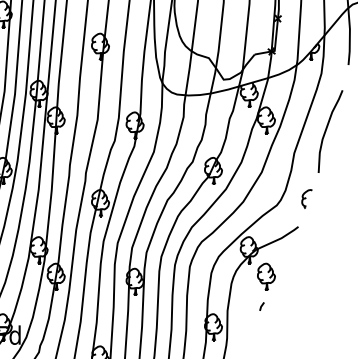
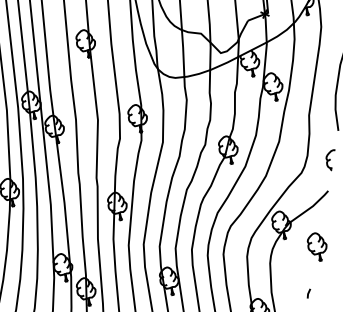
part: (266, 276) -> (317, 246), moved
line: (261, 306) -> (308, 293), moved

